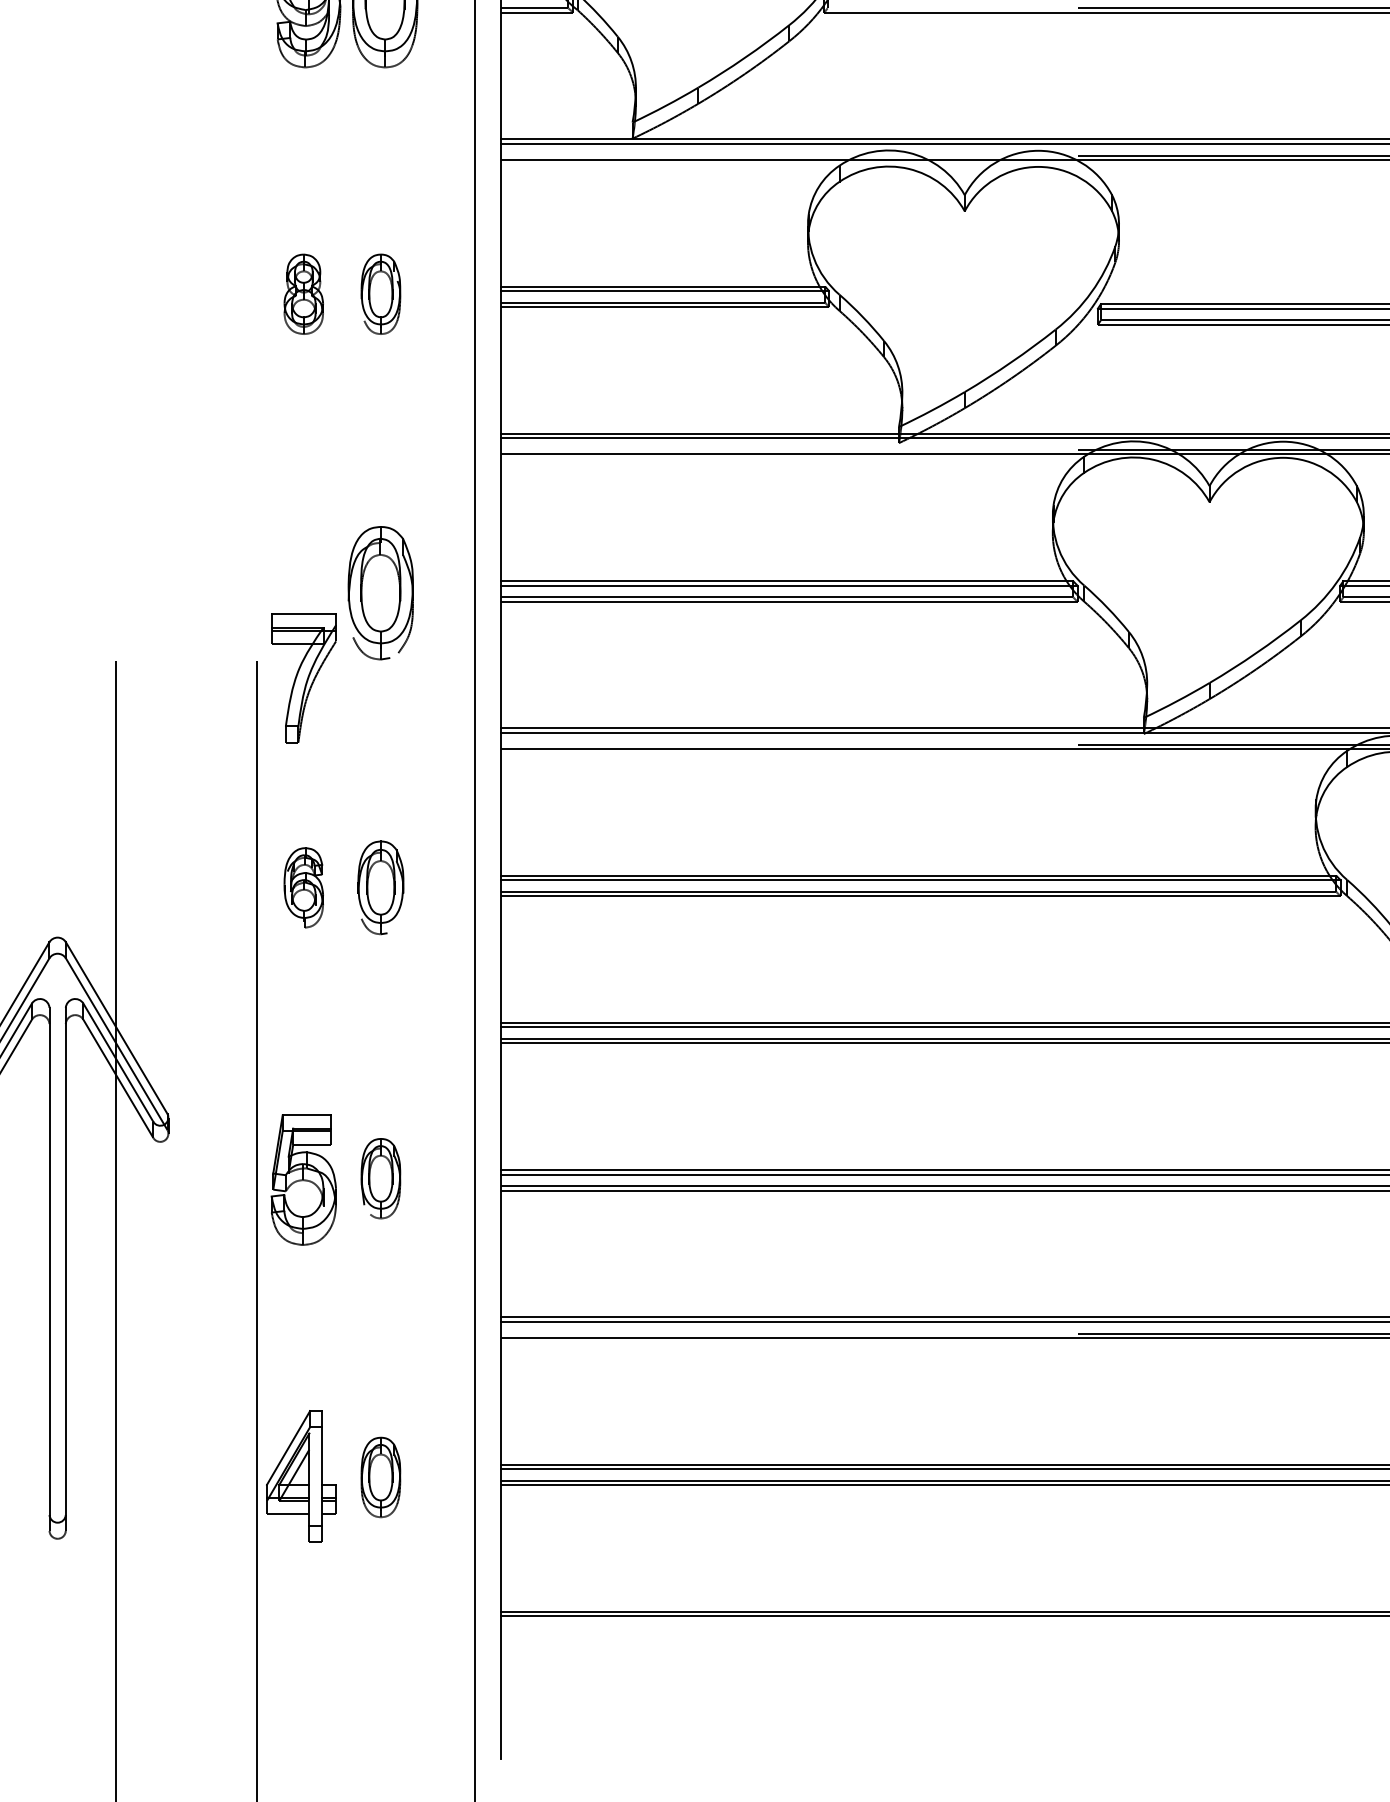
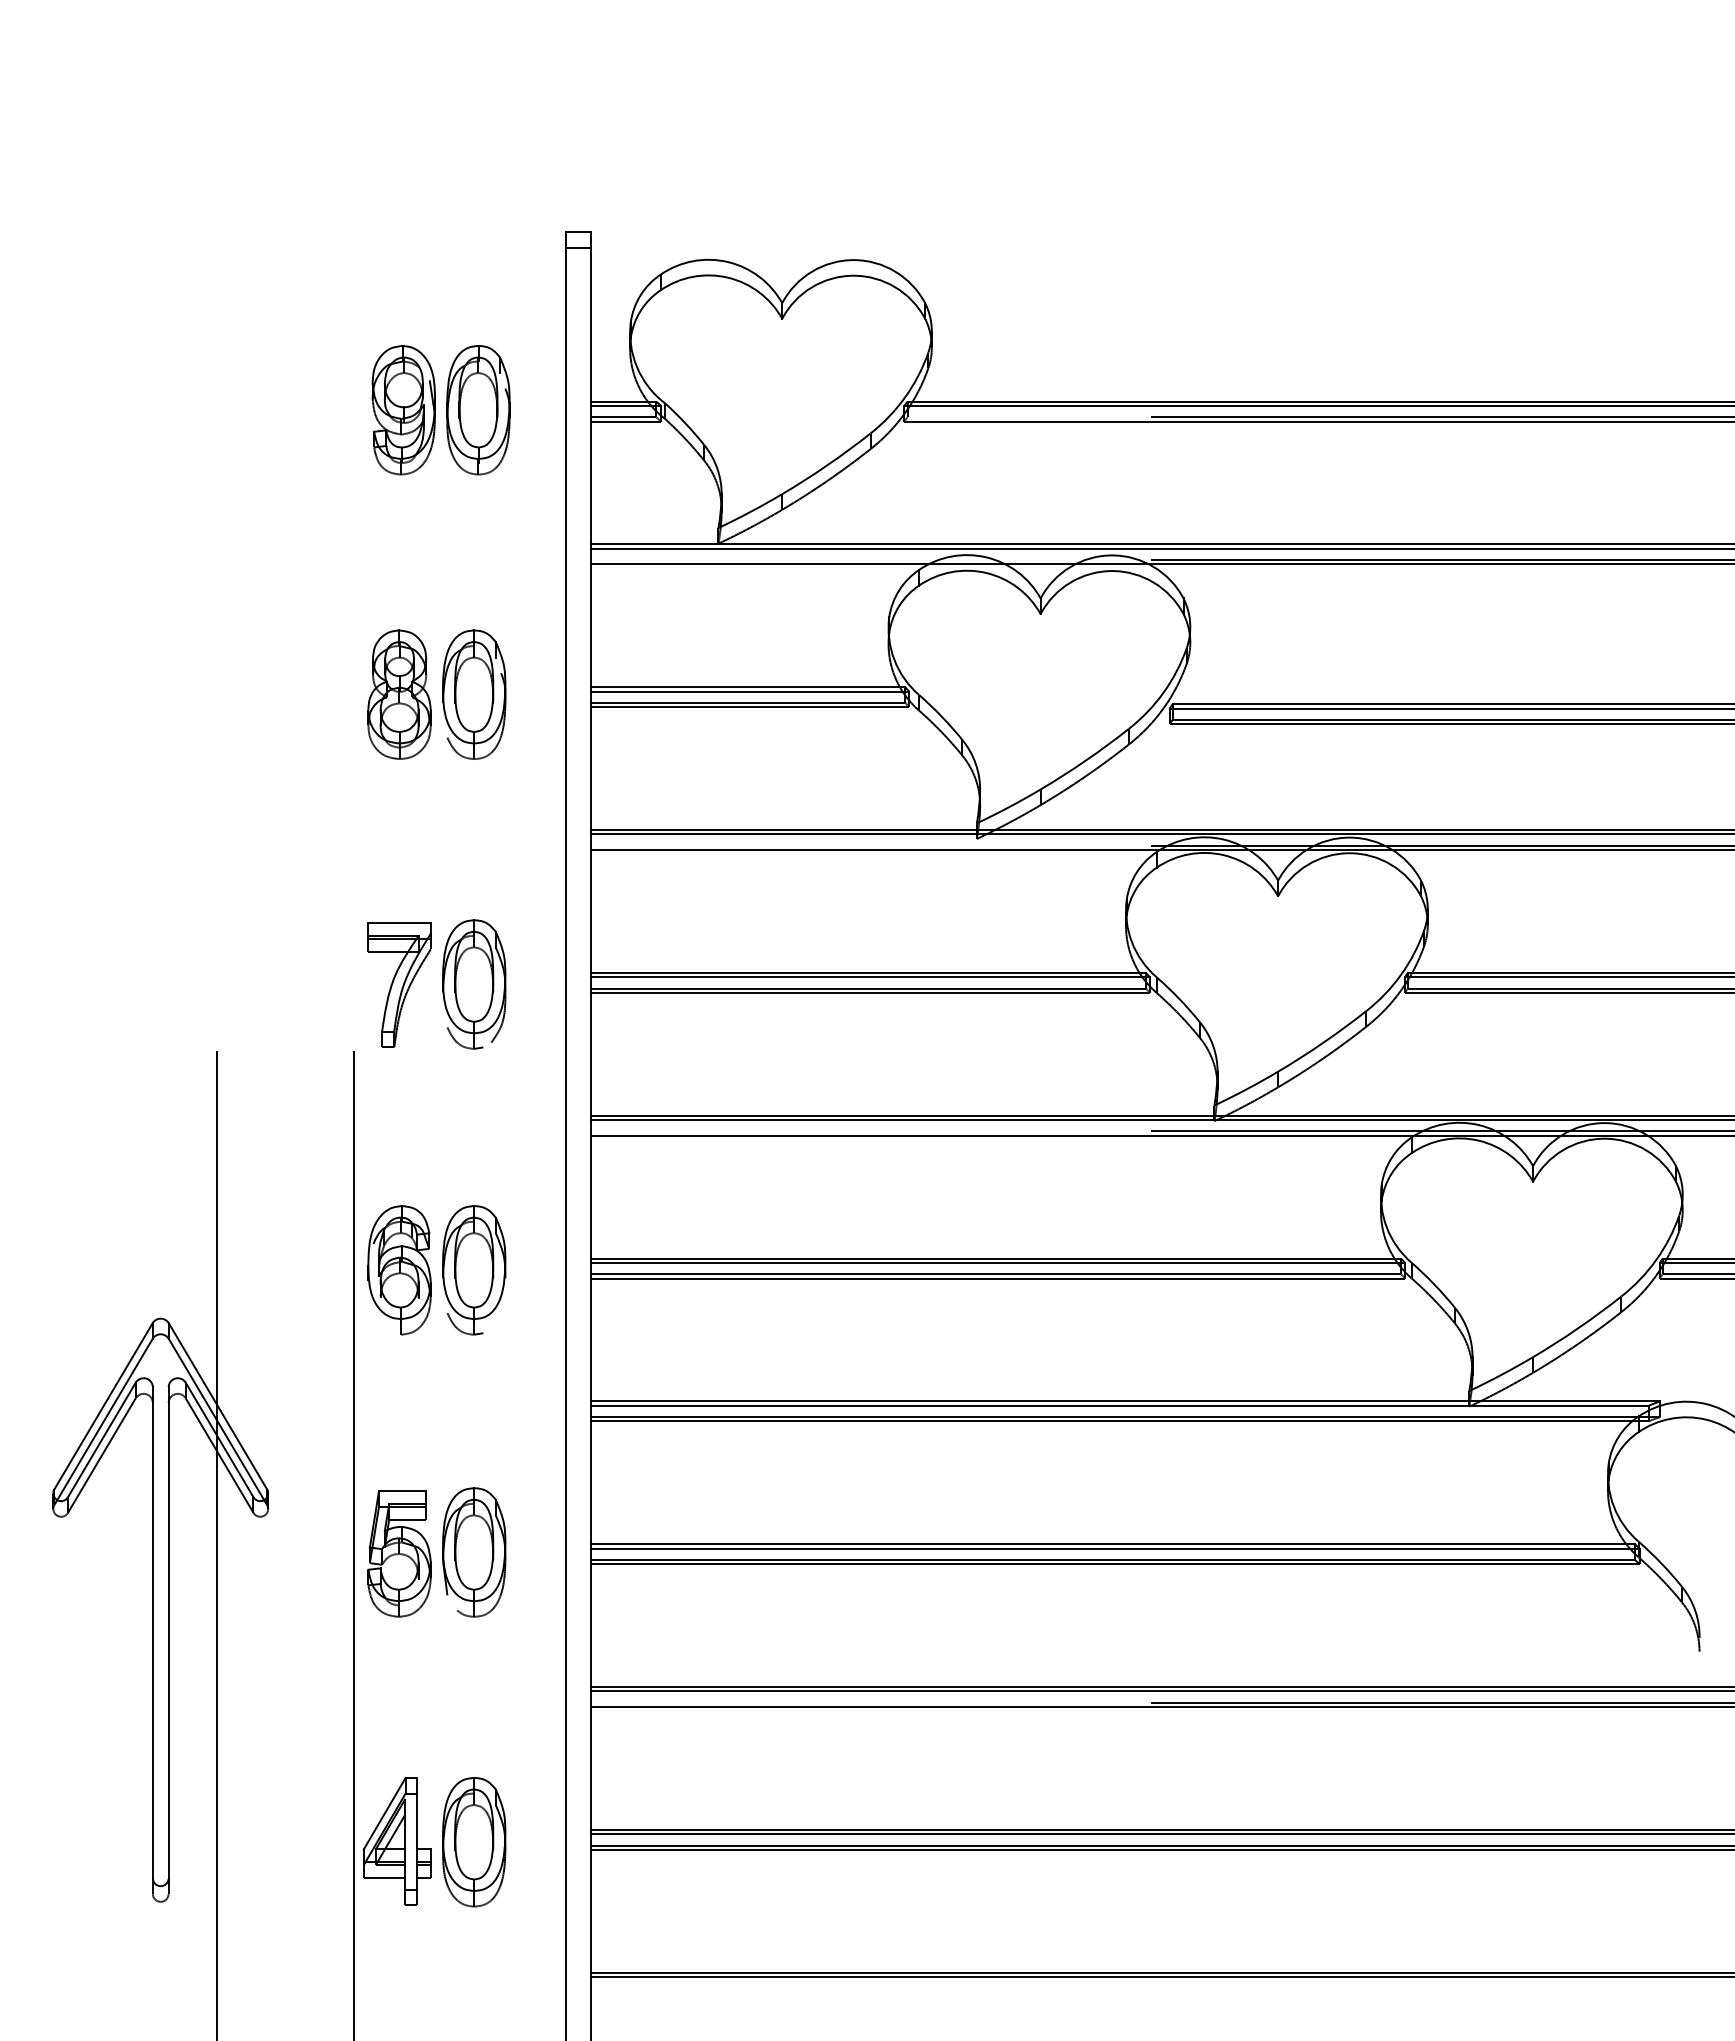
part: (303, 294) -> (399, 694), size x1.67
part: (381, 294) -> (474, 694), size x1.67
part: (303, 677) -> (399, 984), moved
part: (303, 887) -> (399, 1270), size x1.67
part: (381, 887) -> (474, 1270), size x1.43
part: (381, 1178) -> (474, 1552), size x1.67
part: (381, 1477) -> (474, 1842), size x1.67

